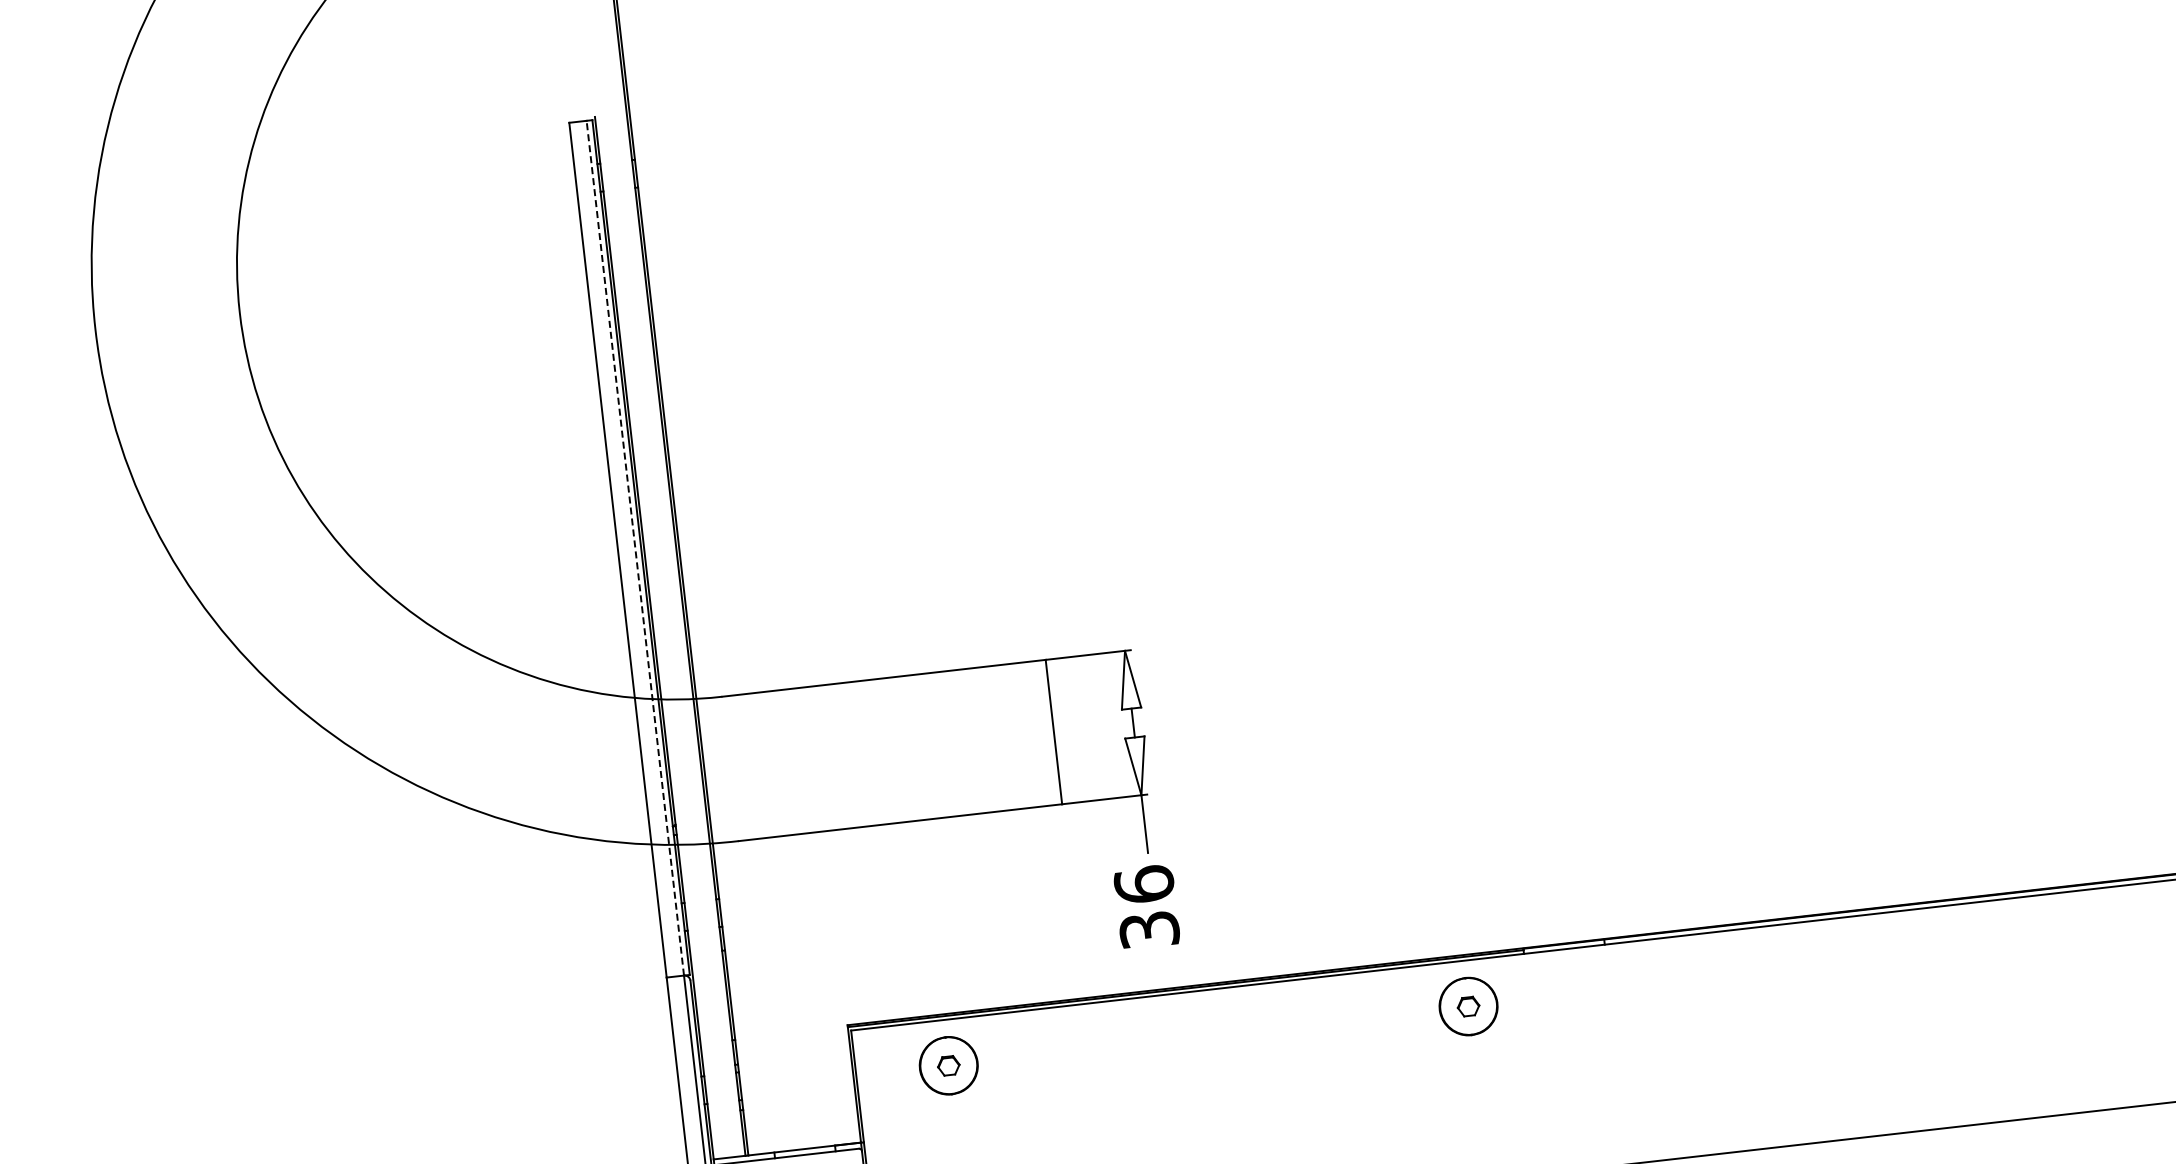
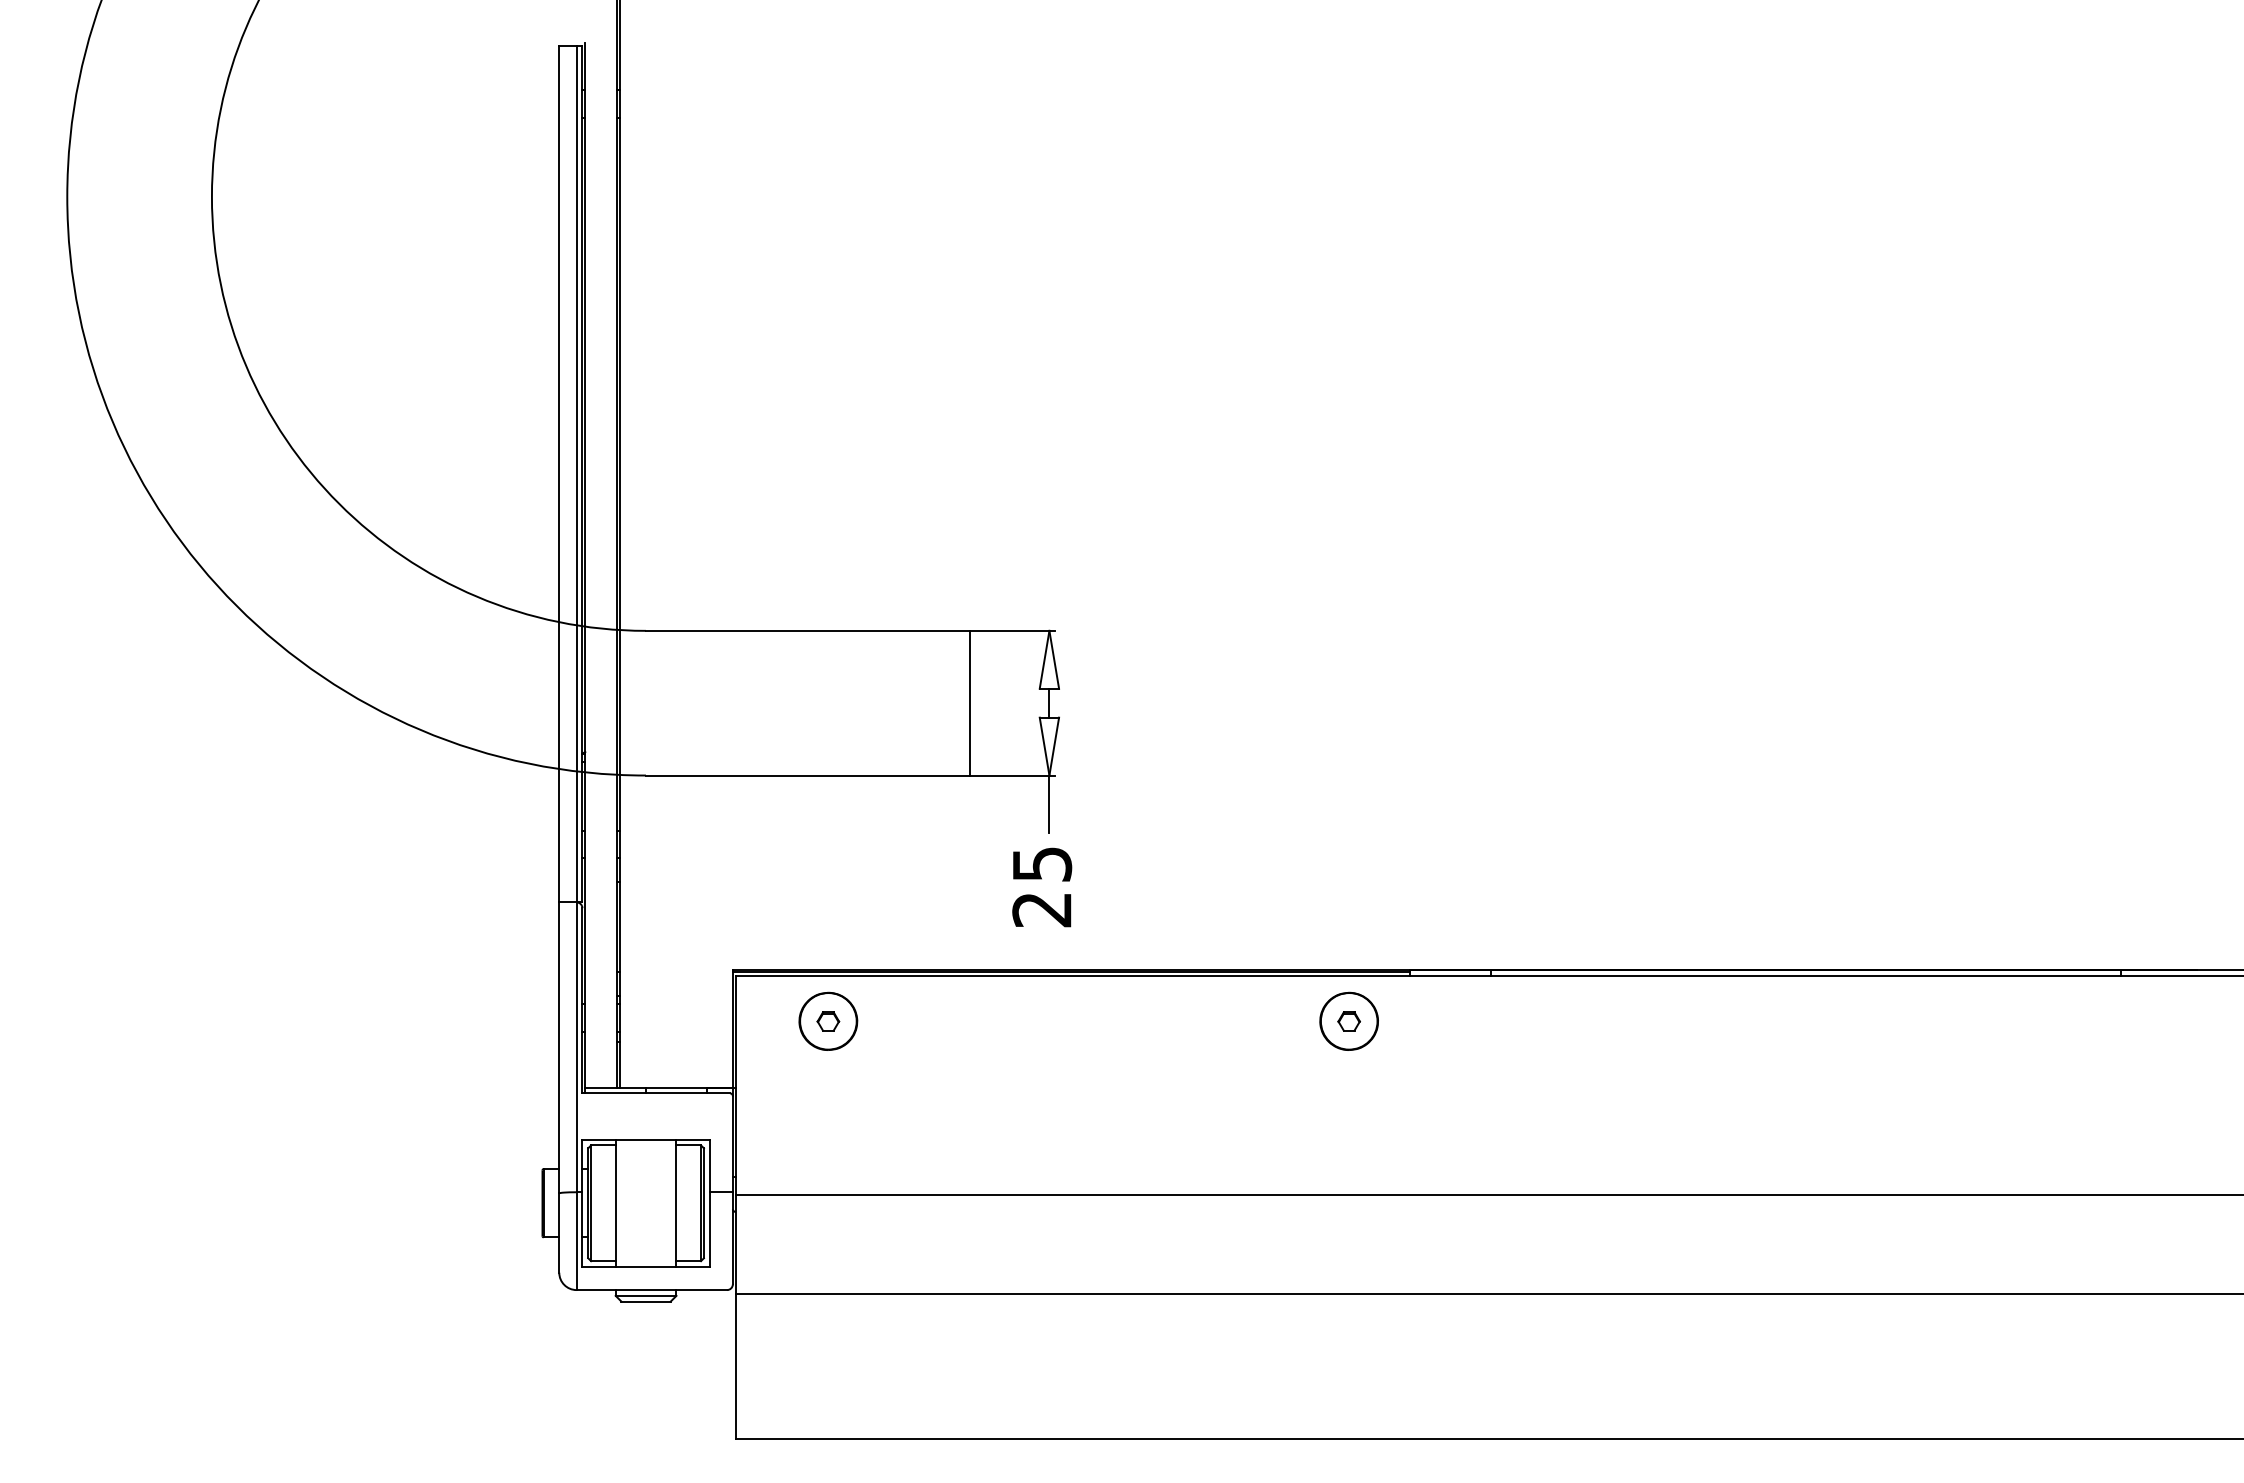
line: (635, 547) -> (576, 473), dashed -> solid
text: (1147, 906) -> (1042, 886), 36 -> 25

